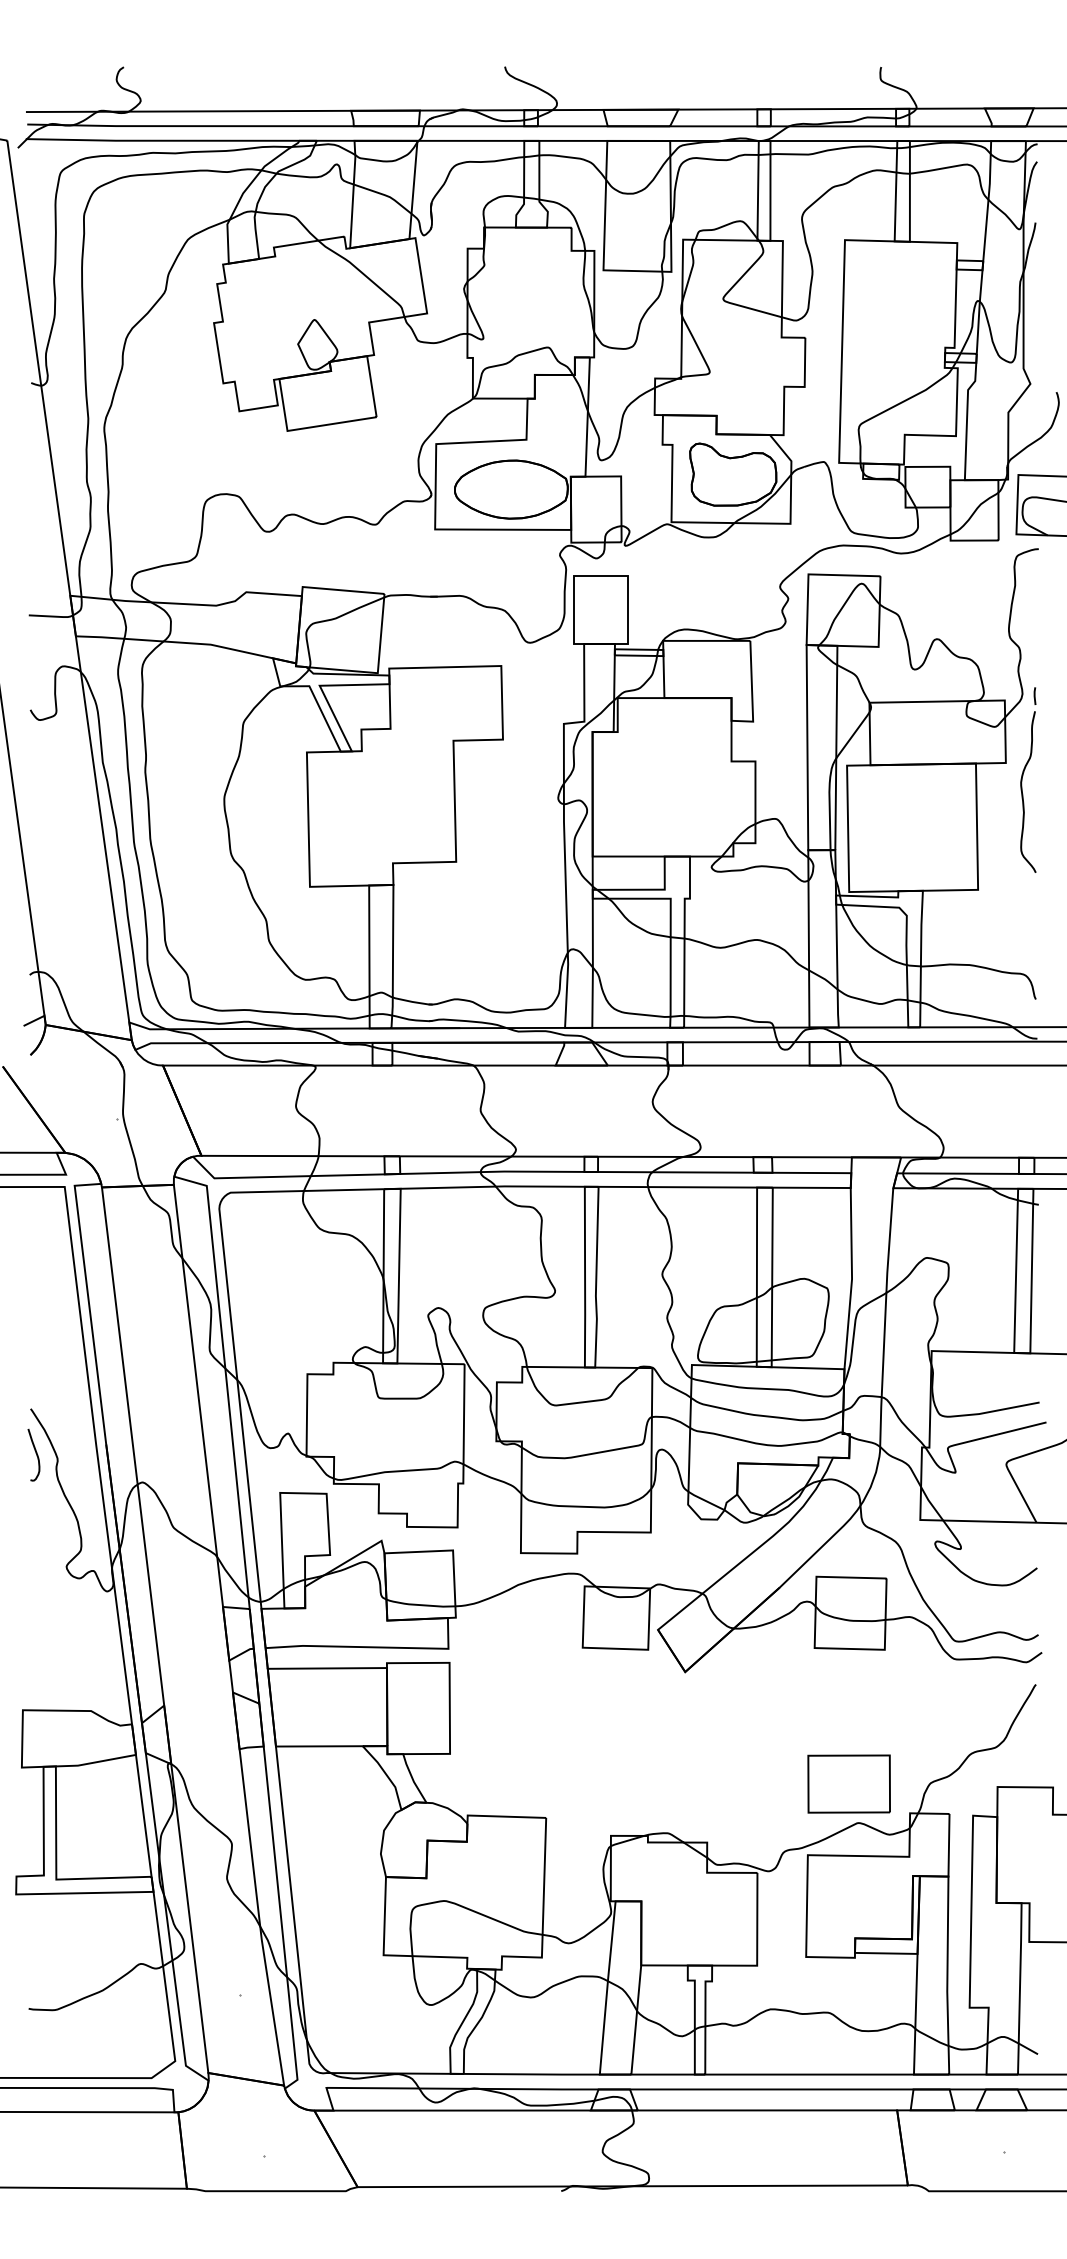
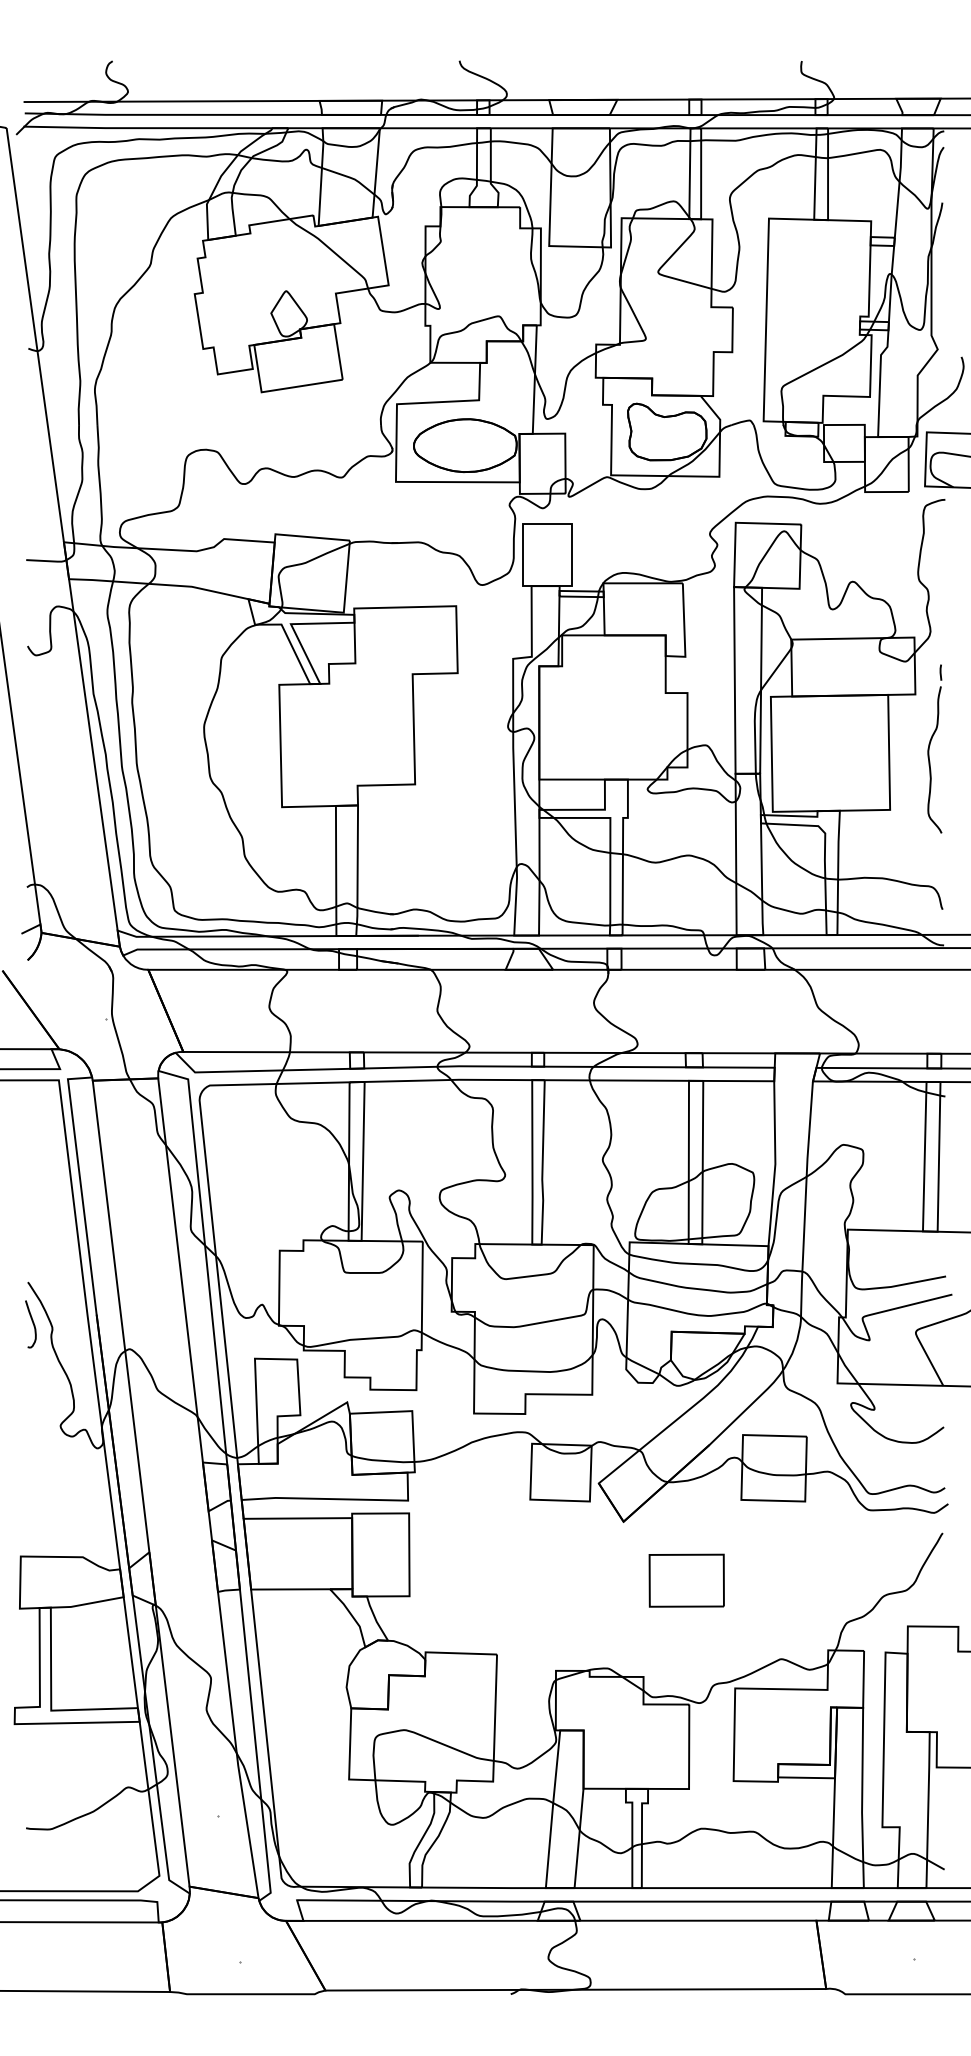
part: (1027, 779) -> (934, 748), moved
part: (848, 1783) -> (686, 1580), moved

